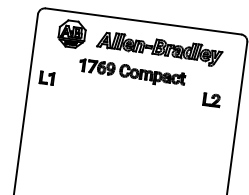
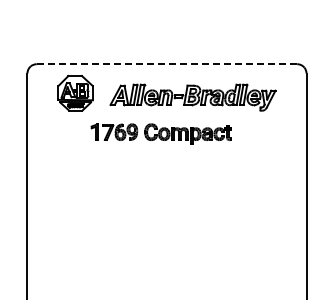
line: (143, 21) -> (167, 64), solid -> dashed
part: (47, 77) -> (50, 154), removed
part: (212, 99) -> (270, 154), removed

